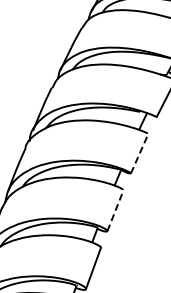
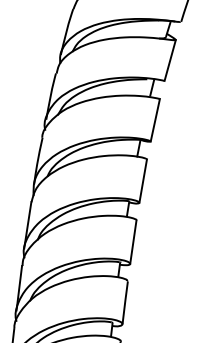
line: (139, 153) -> (155, 120), dashed -> solid
line: (115, 210) -> (143, 180), dashed -> solid

